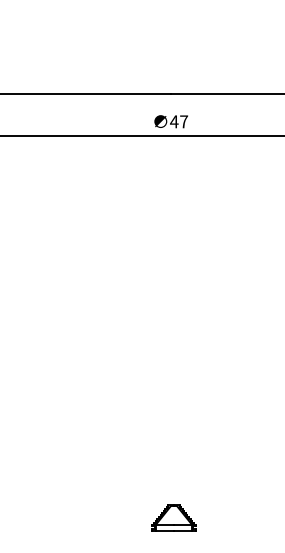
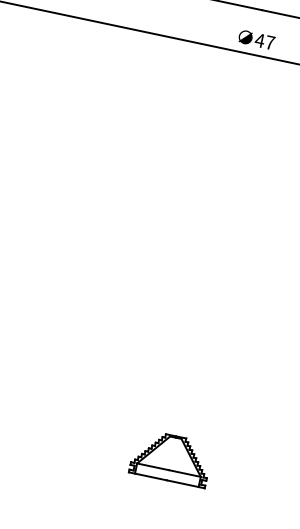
part: (173, 517) -> (171, 457), size x1.67

